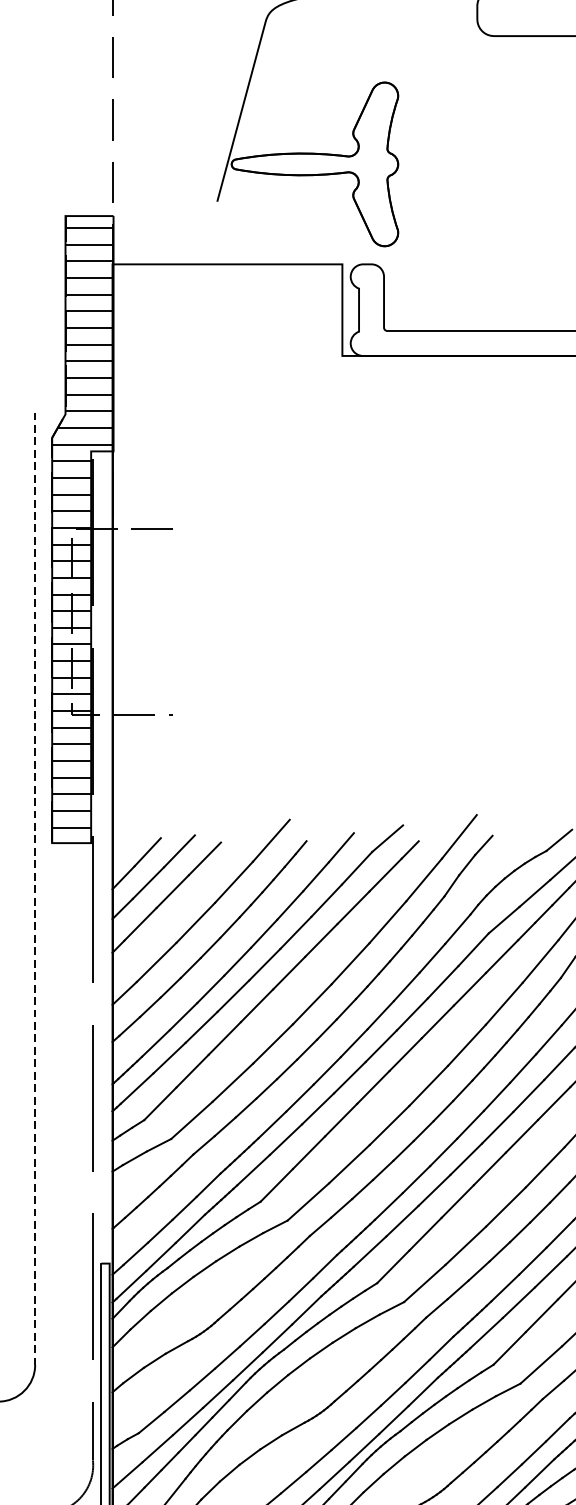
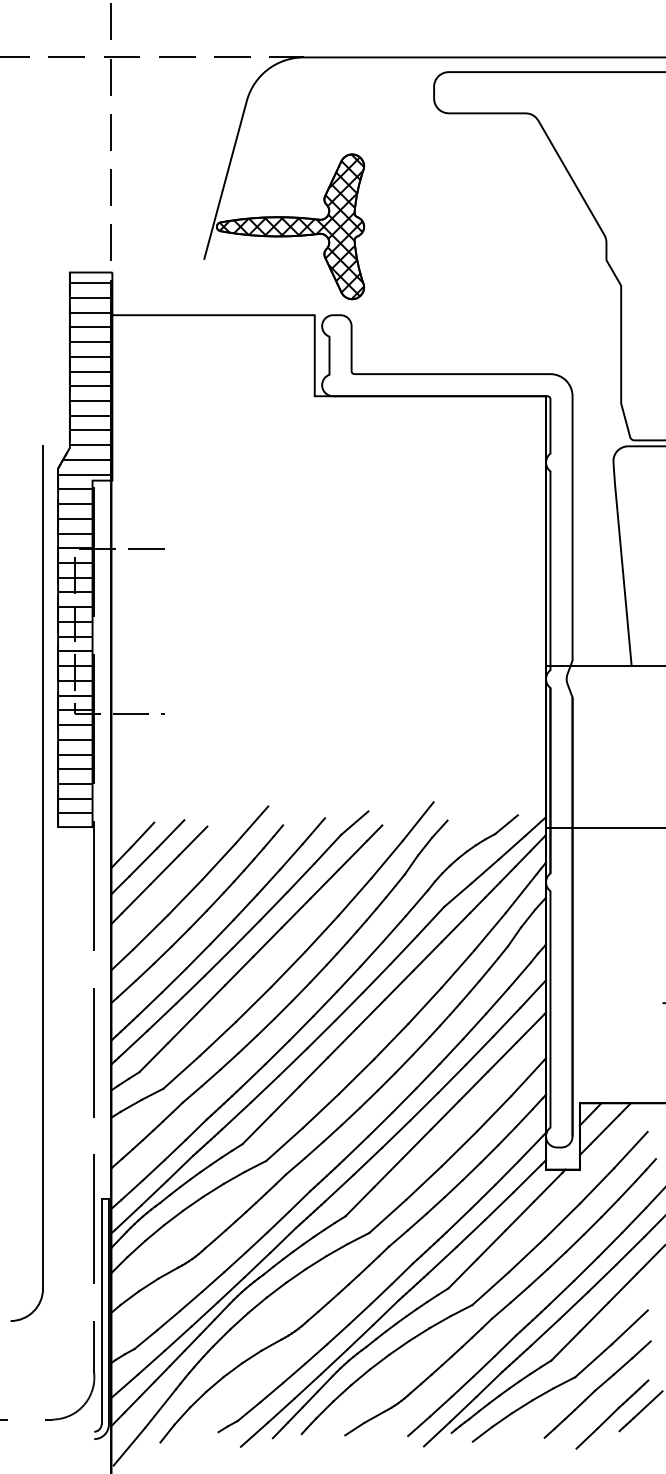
hatch: (316, 164) -> (291, 226), added
line: (35, 888) -> (43, 867), dashed -> solid

